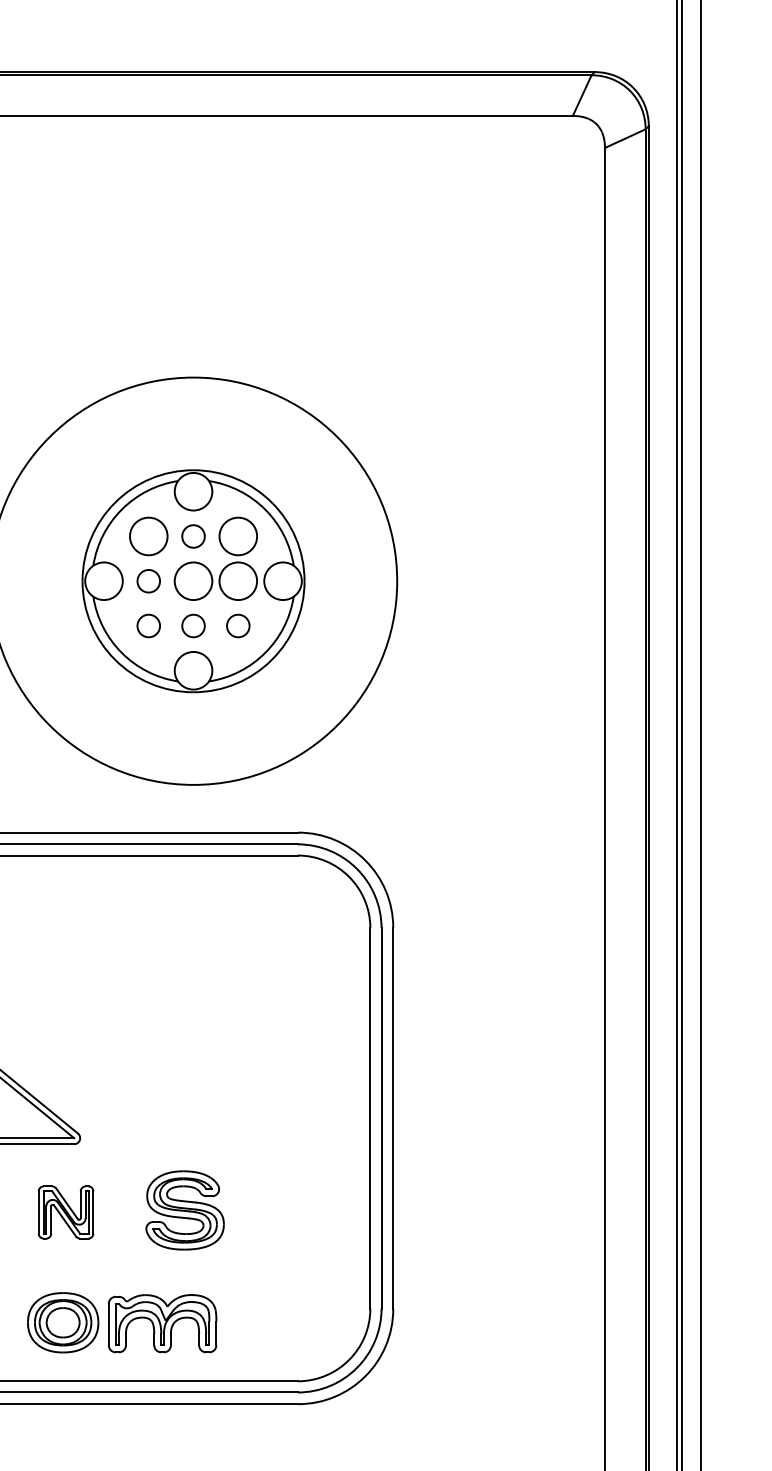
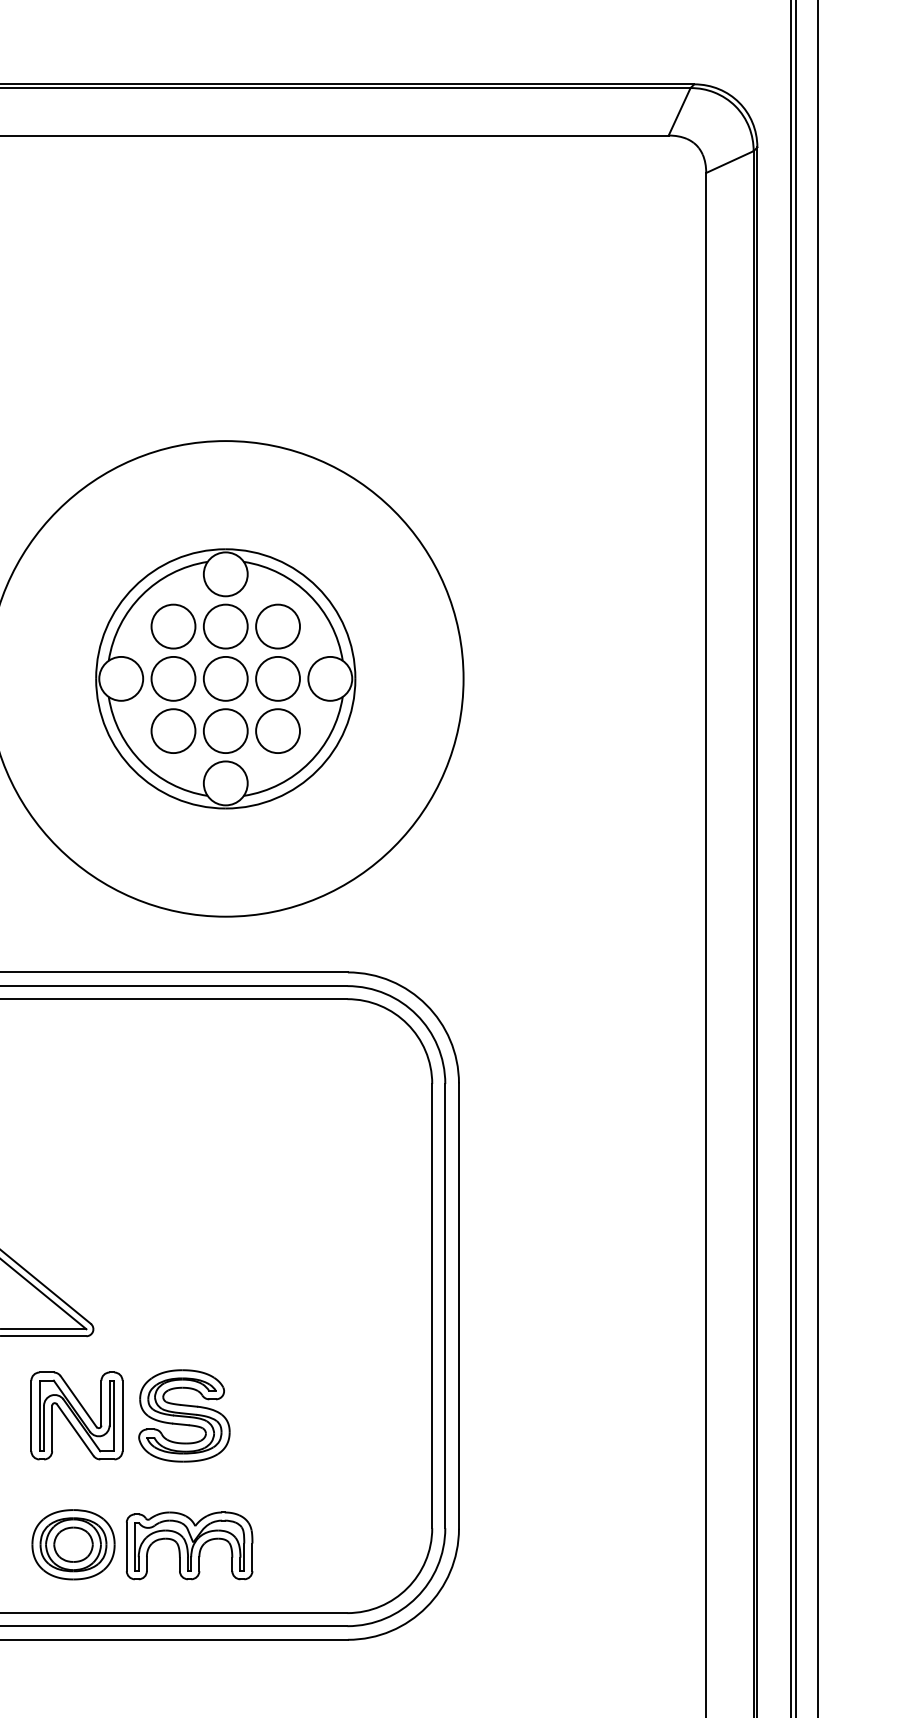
circle: (193, 536) -> (225, 626), size x1.67
circle: (148, 581) -> (173, 679), size x1.67
circle: (148, 625) -> (173, 730), size x1.67
circle: (193, 625) -> (225, 730), size x1.67
circle: (238, 625) -> (278, 730), size x1.67
part: (184, 1210) -> (183, 1415), moved
part: (65, 1212) -> (76, 1415), size x1.43

